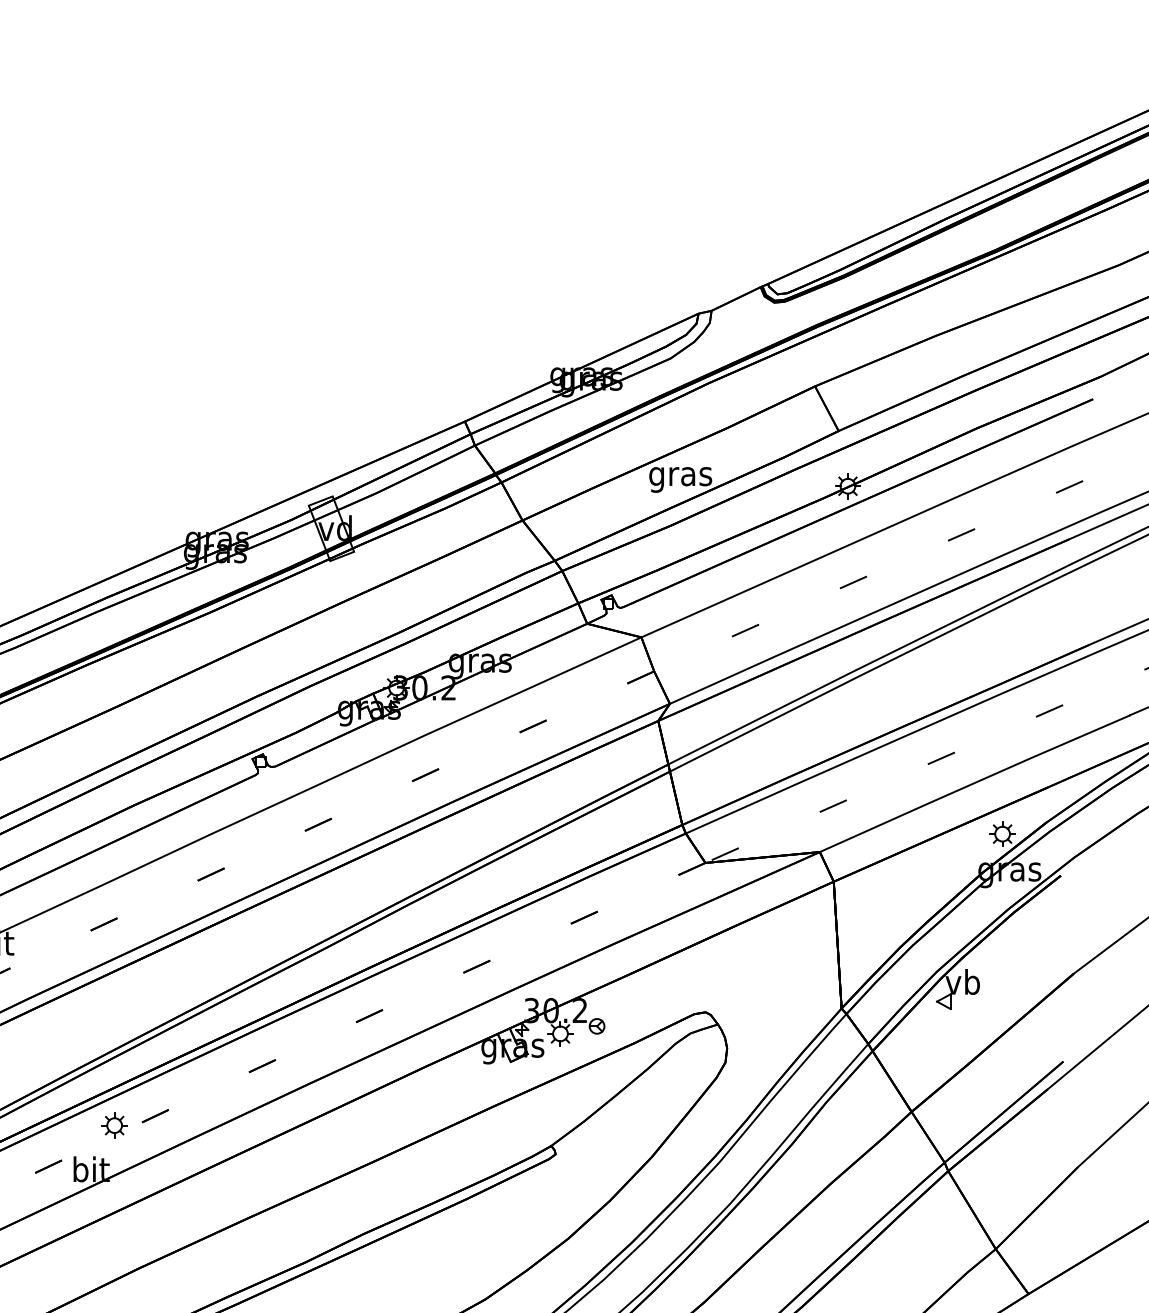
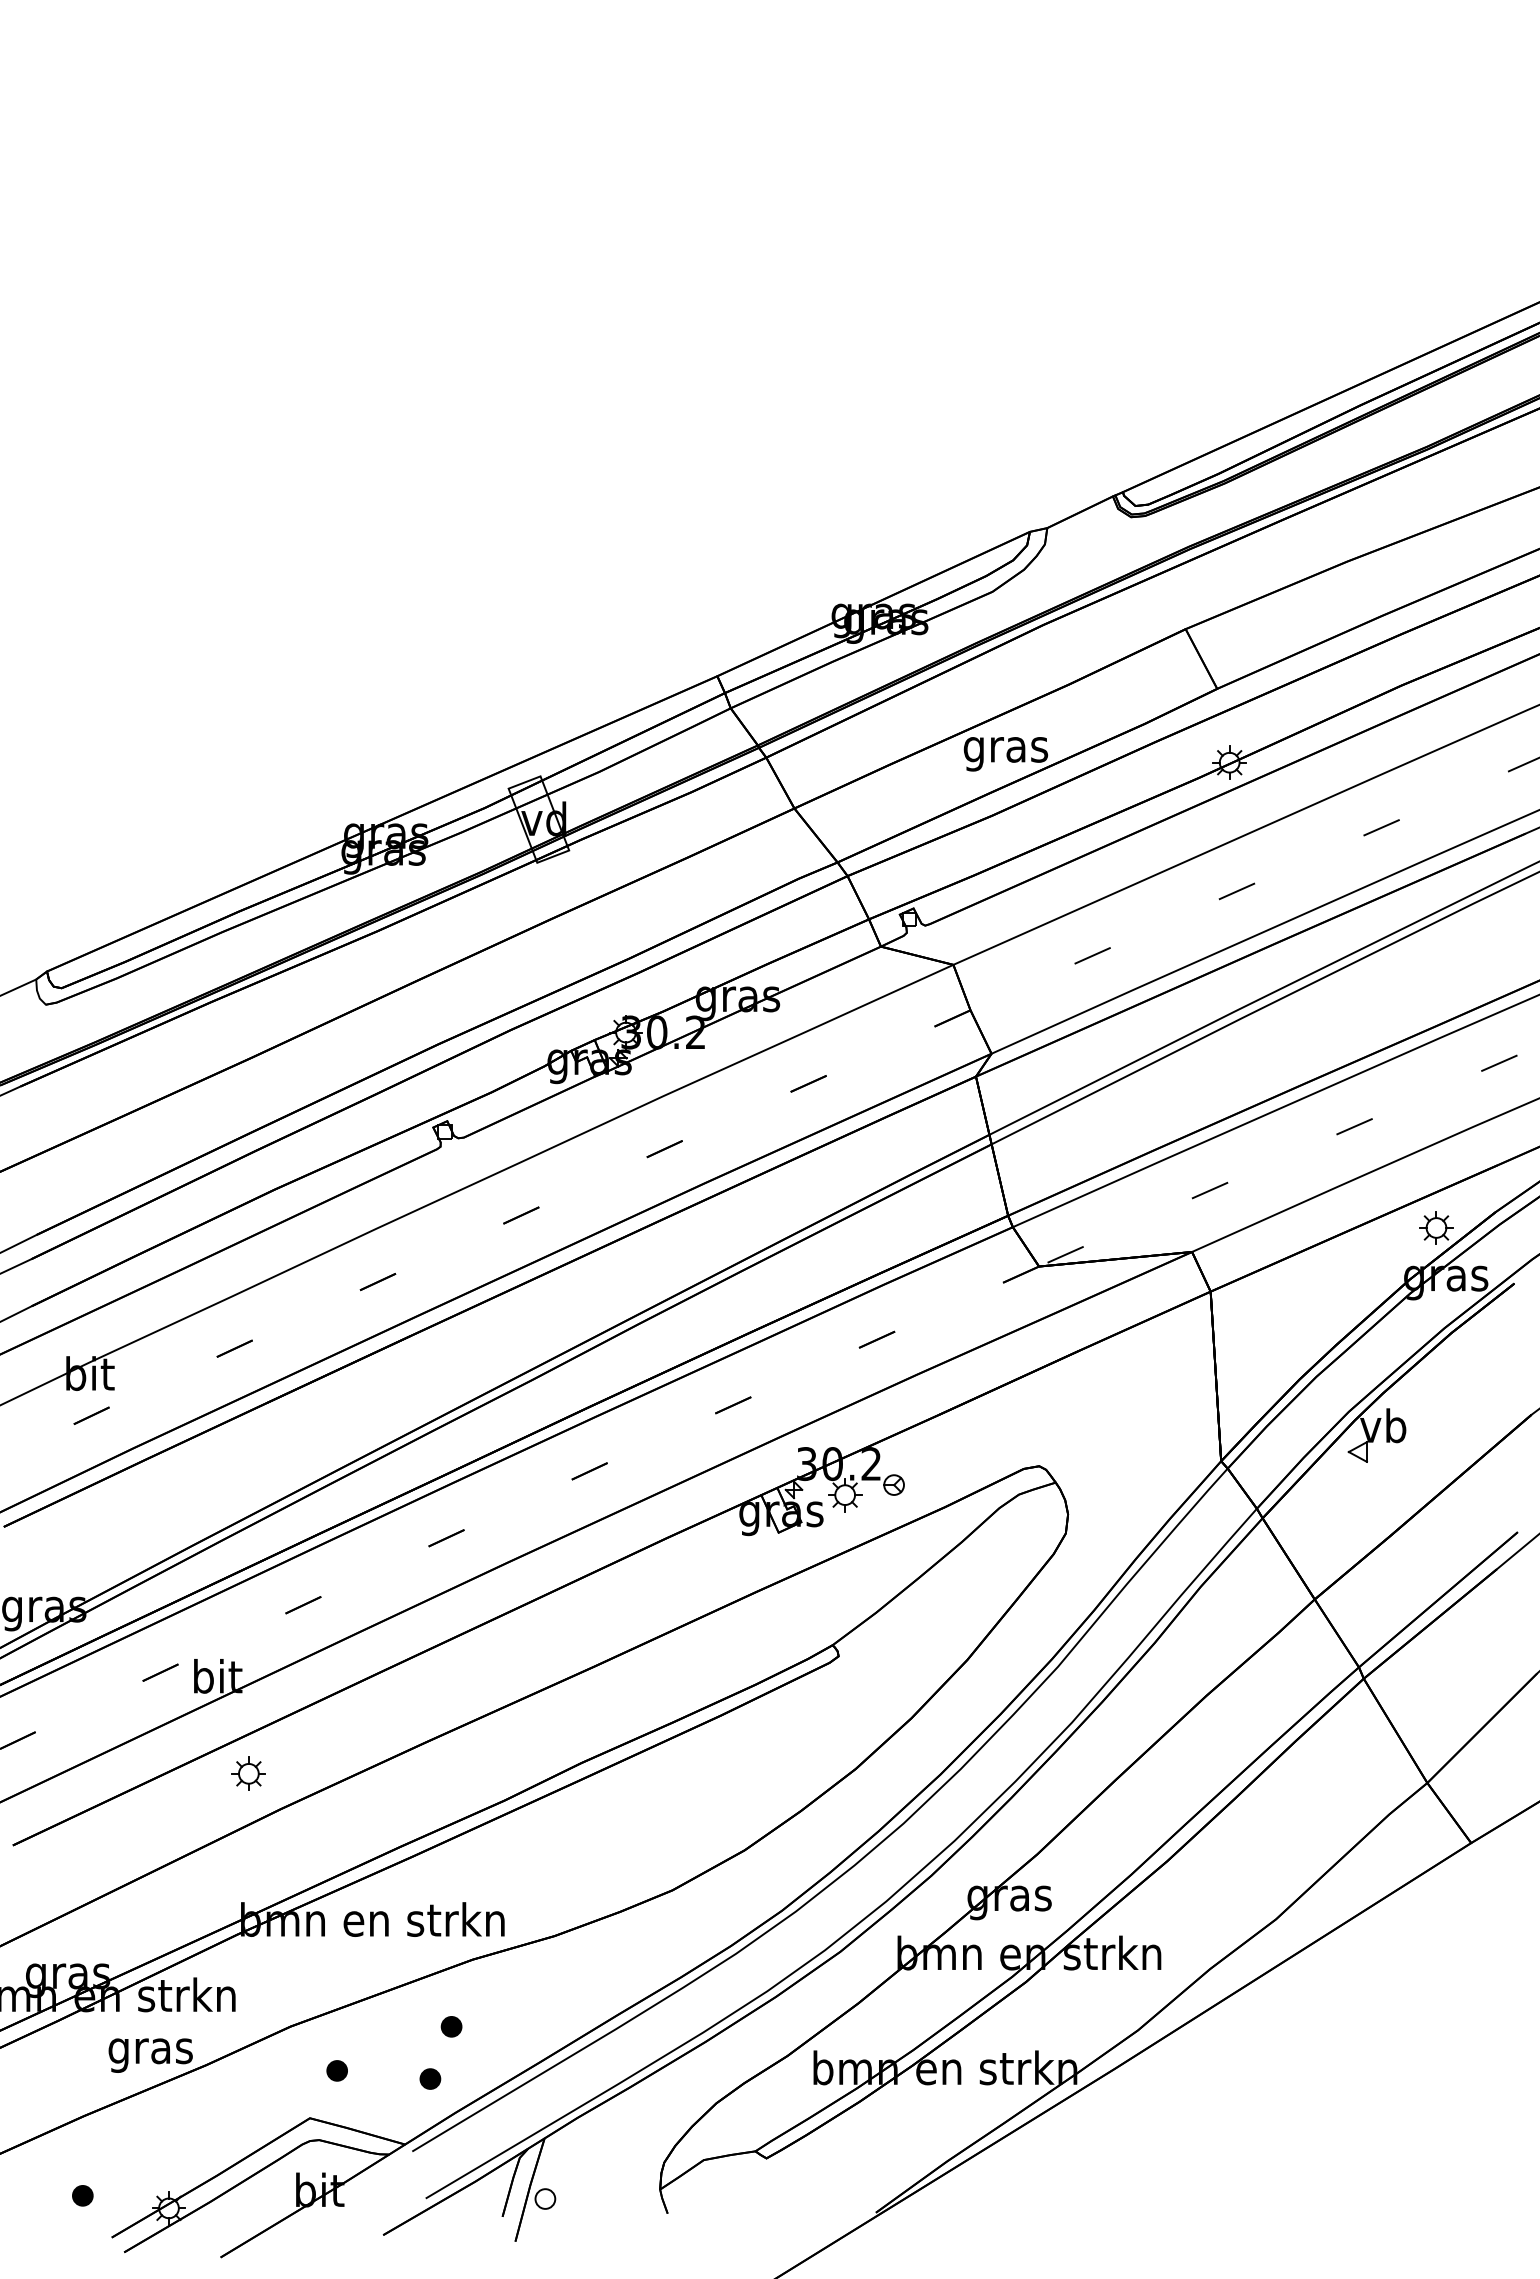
part: (114, 1125) -> (248, 1773), moved

